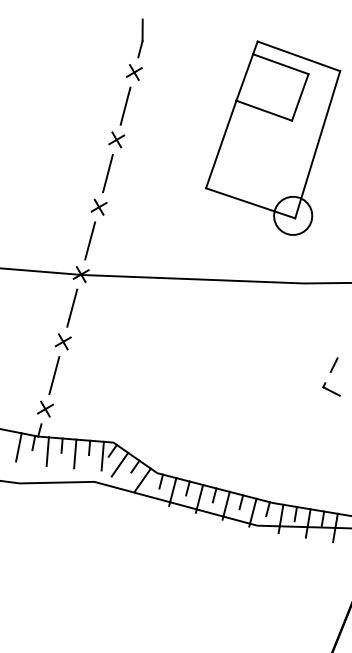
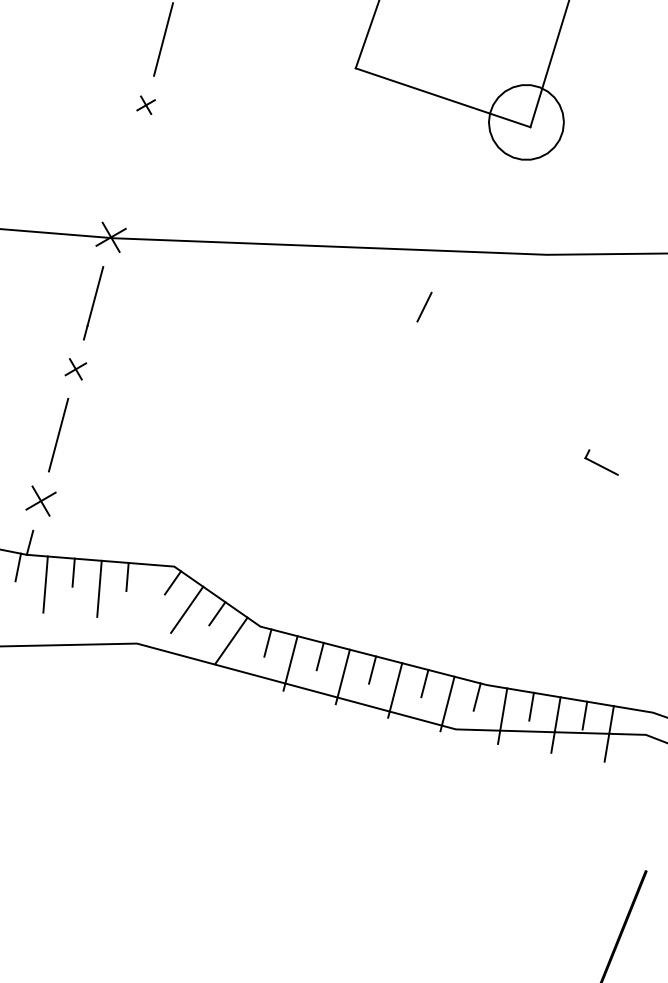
part: (98, 206) -> (144, 104), size x0.6
line: (90, 240) -> (129, 170), removed
part: (62, 341) -> (74, 368), size x0.7
line: (333, 364) -> (423, 305), moved
line: (102, 455) -> (152, 591), removed

